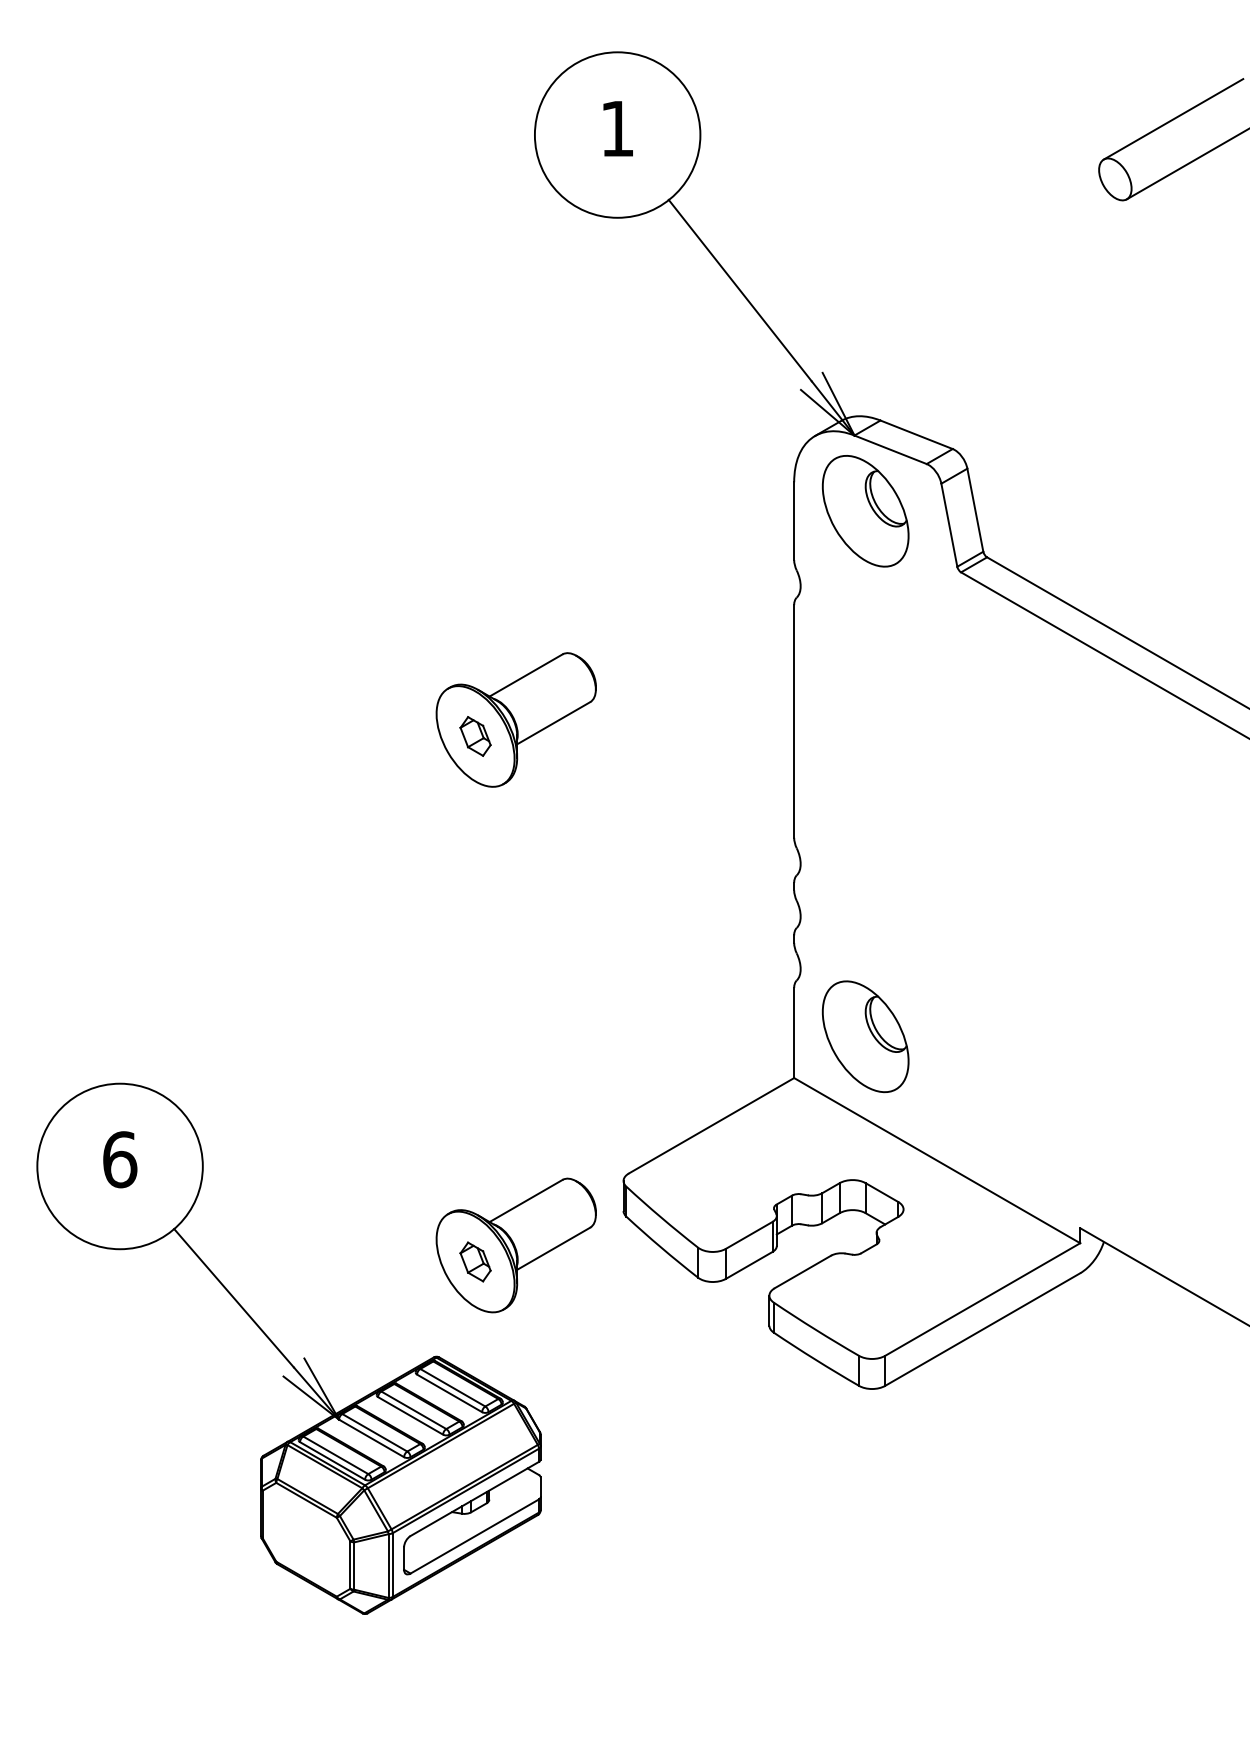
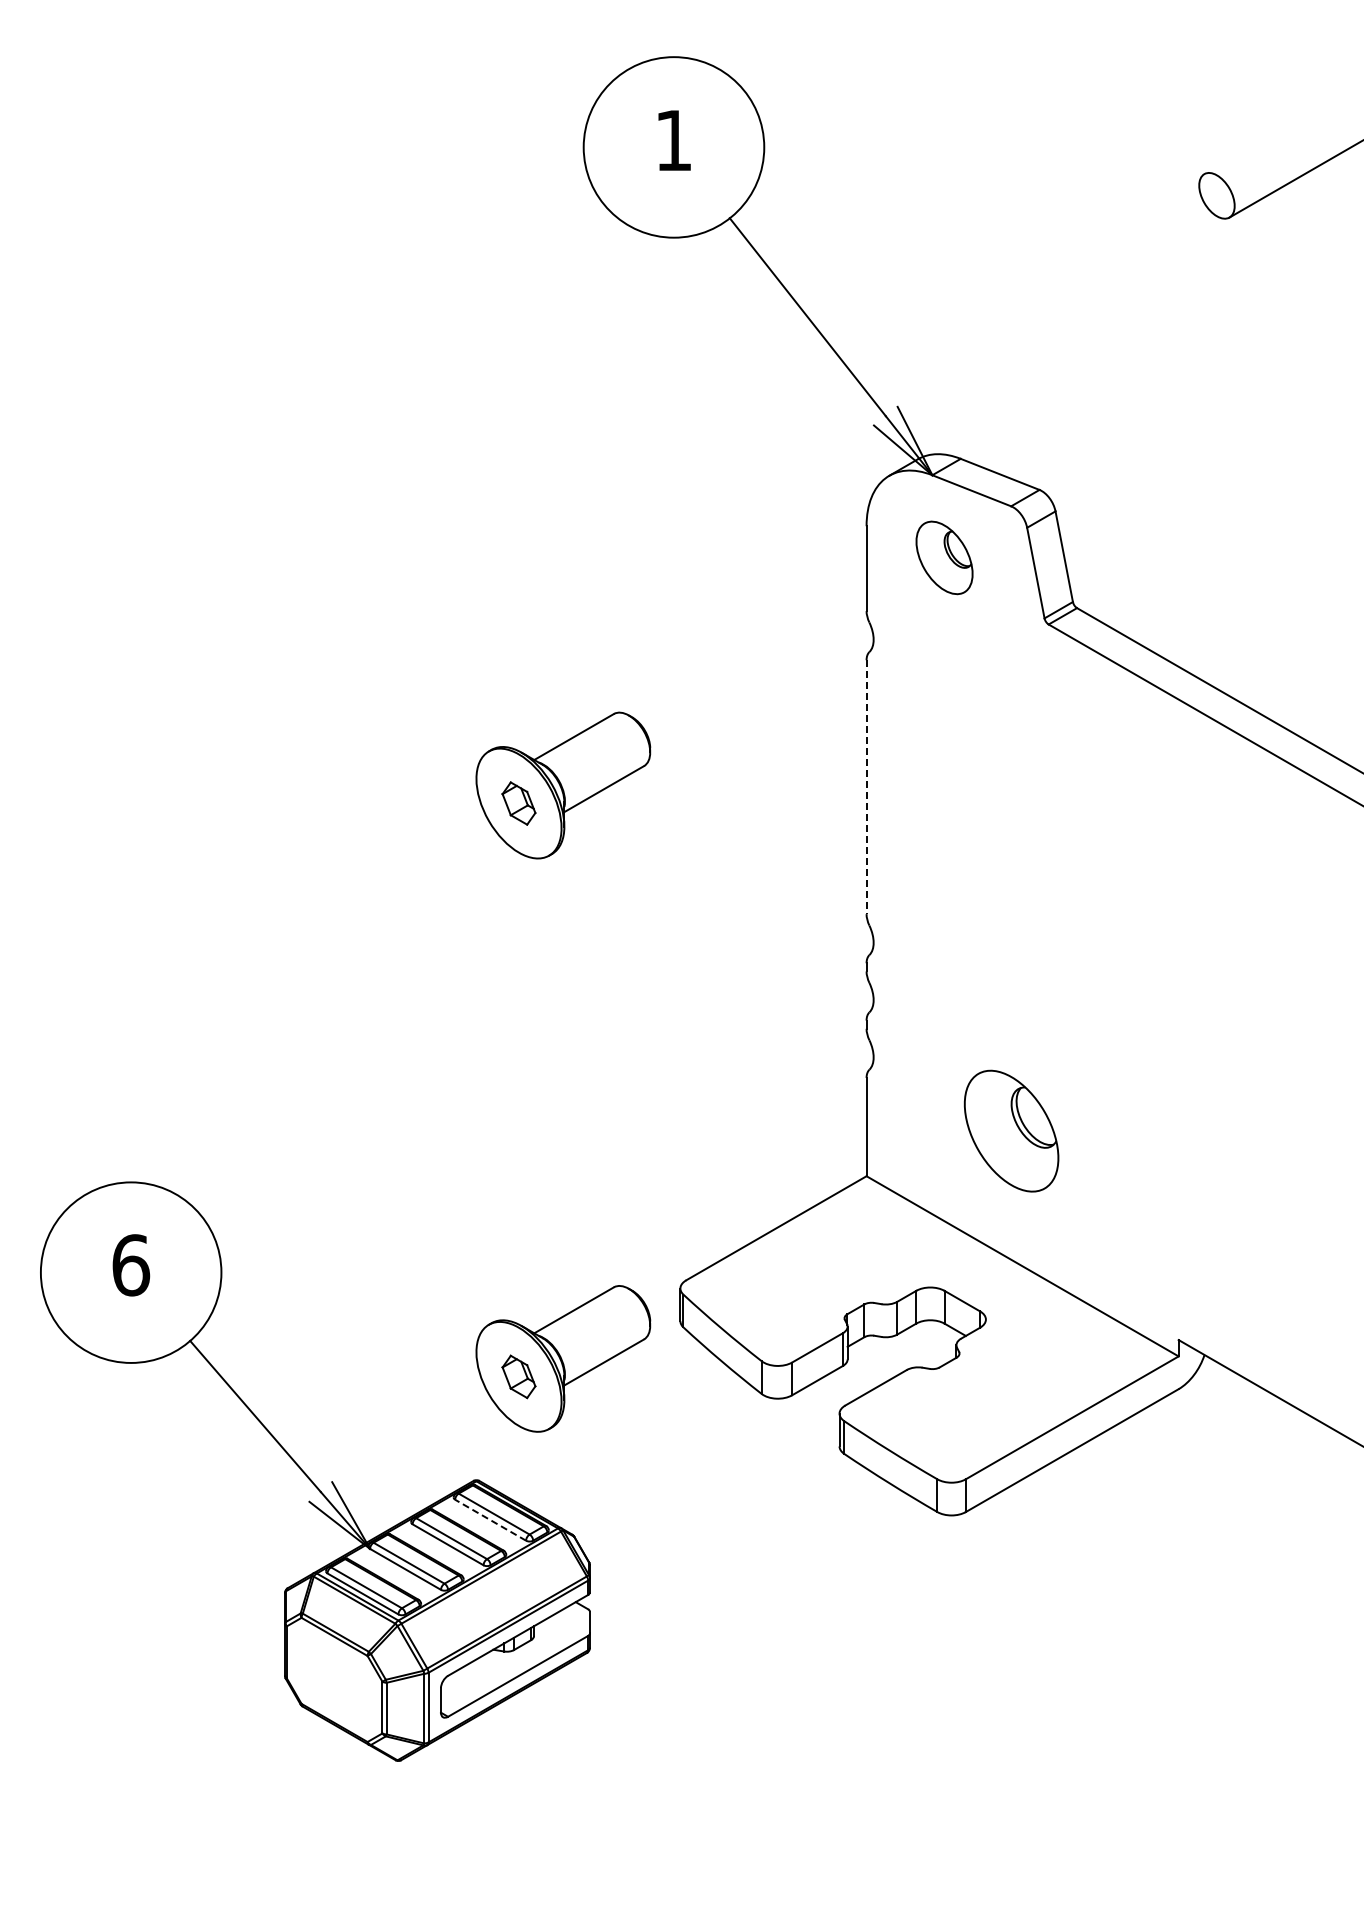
line: (1173, 119) -> (1280, 130), removed
part: (865, 510) -> (944, 557), size x0.6
line: (794, 721) -> (866, 787), solid -> dashed
part: (865, 1036) -> (1011, 1130), moved
line: (449, 1393) -> (490, 1520), solid -> dashed

